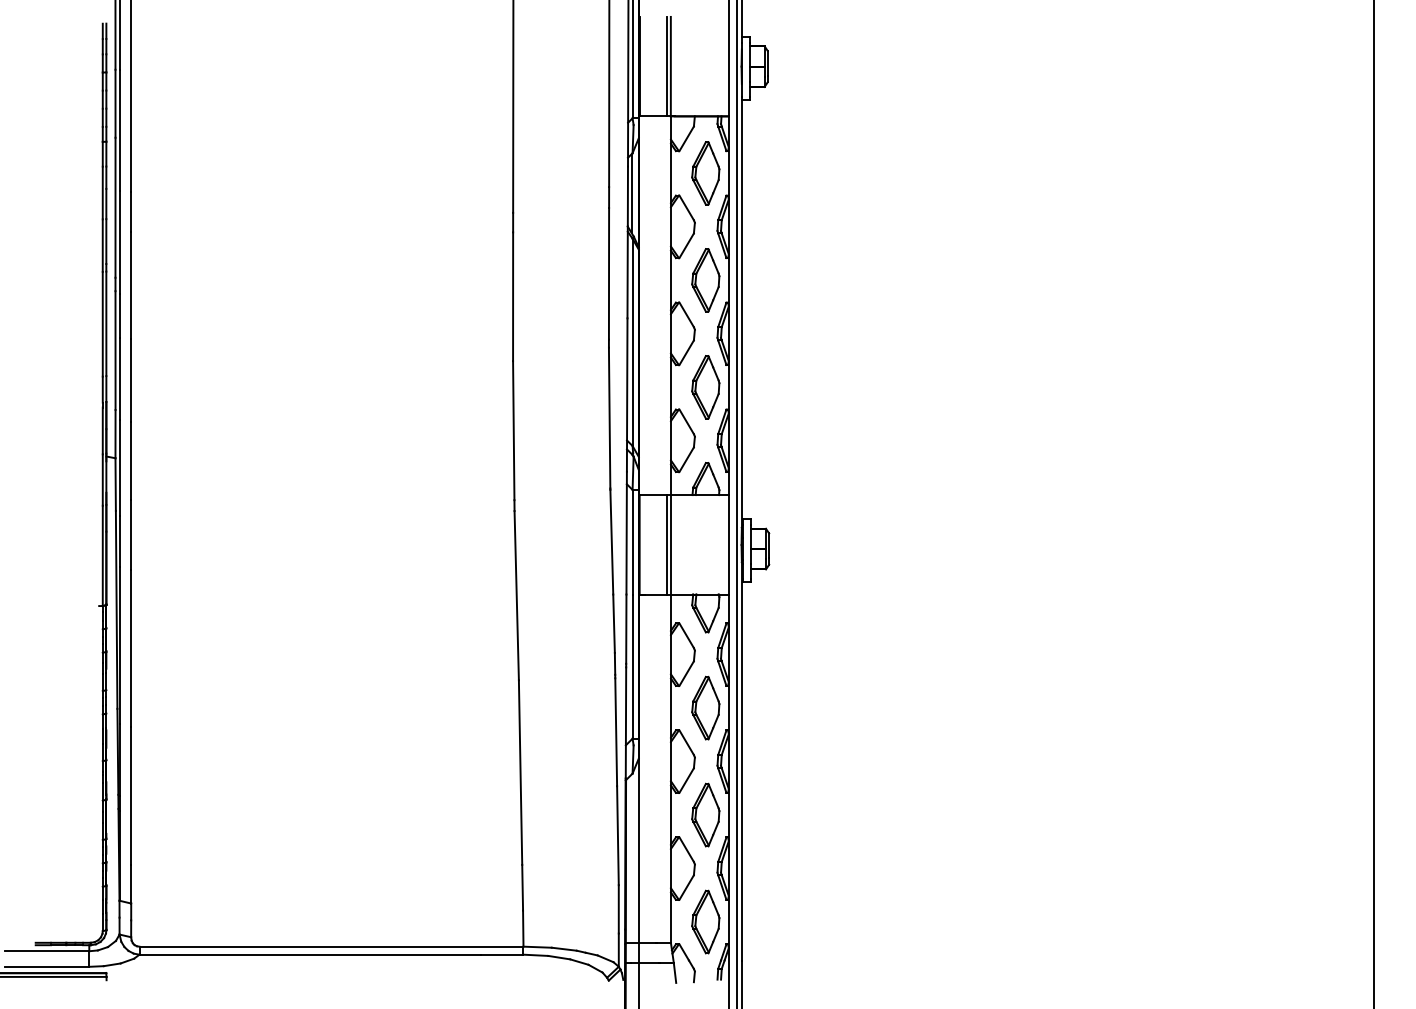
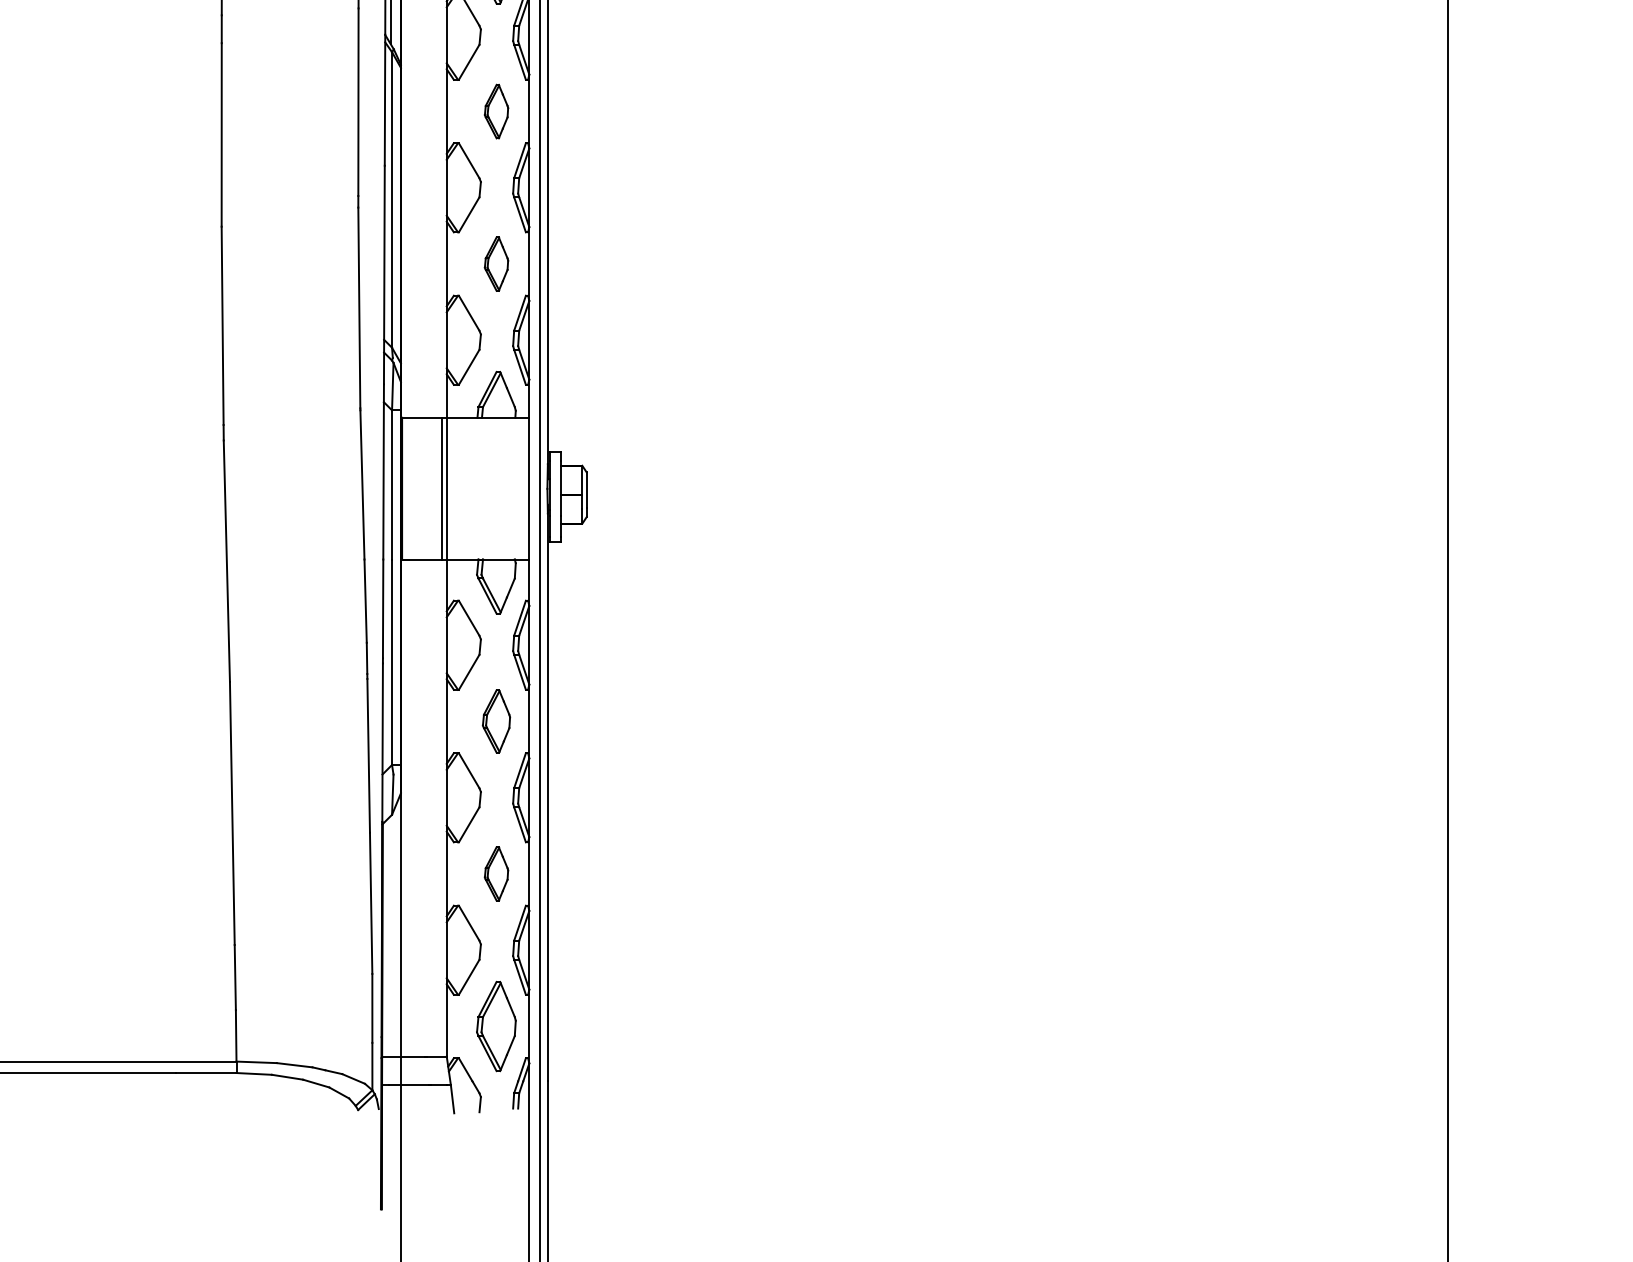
part: (705, 280) -> (496, 111), size x0.6
part: (705, 387) -> (496, 264), size x0.6
part: (705, 707) -> (496, 720), size x0.7
part: (705, 814) -> (496, 873), size x0.6

